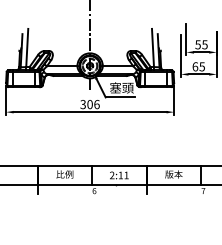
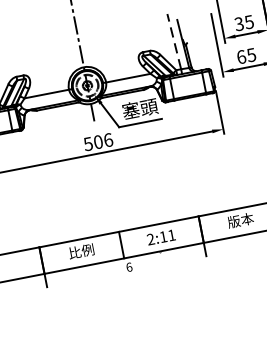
text: (197, 44) -> (238, 23), 55 -> 35
line: (152, 47) -> (173, 41), solid -> dashed
text: (82, 104) -> (87, 144), 306 -> 506

